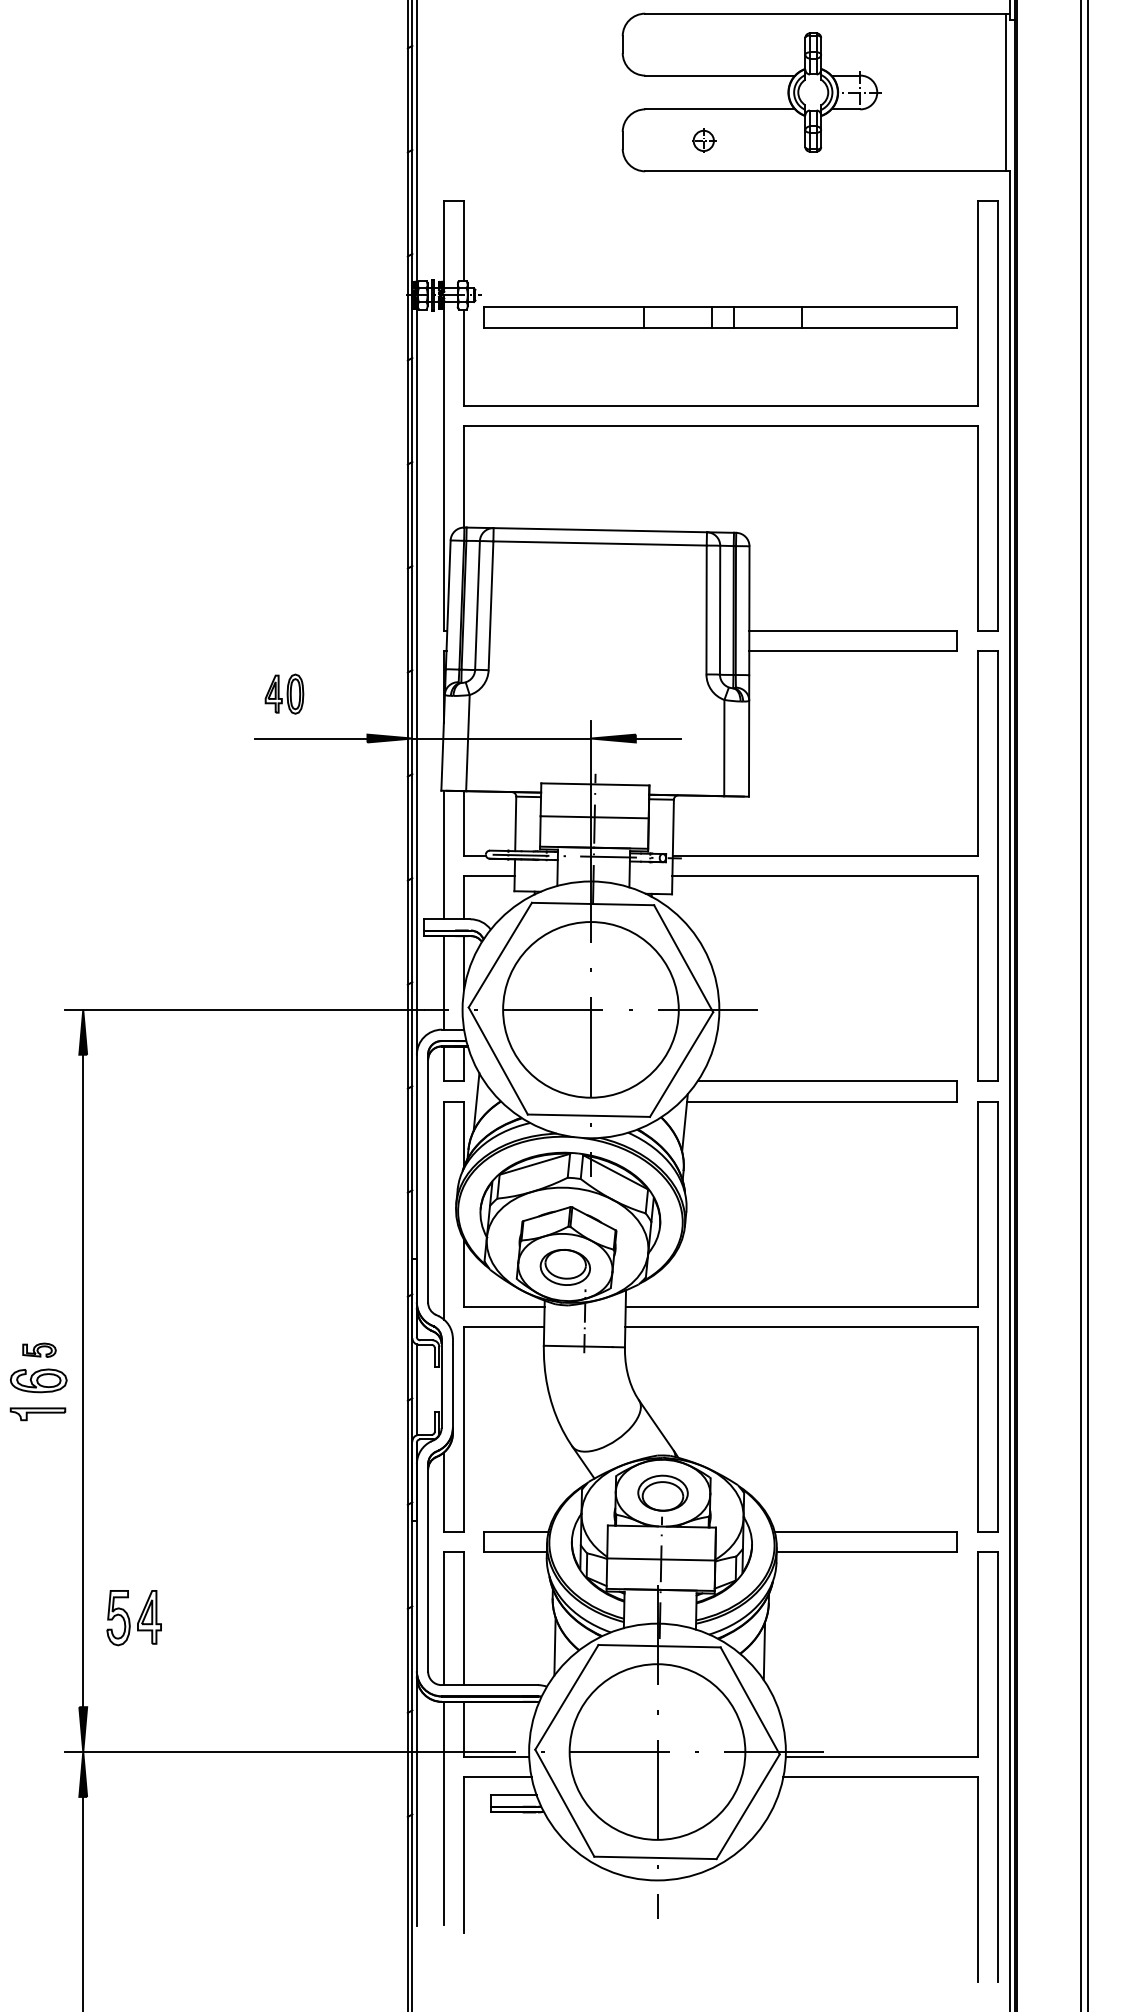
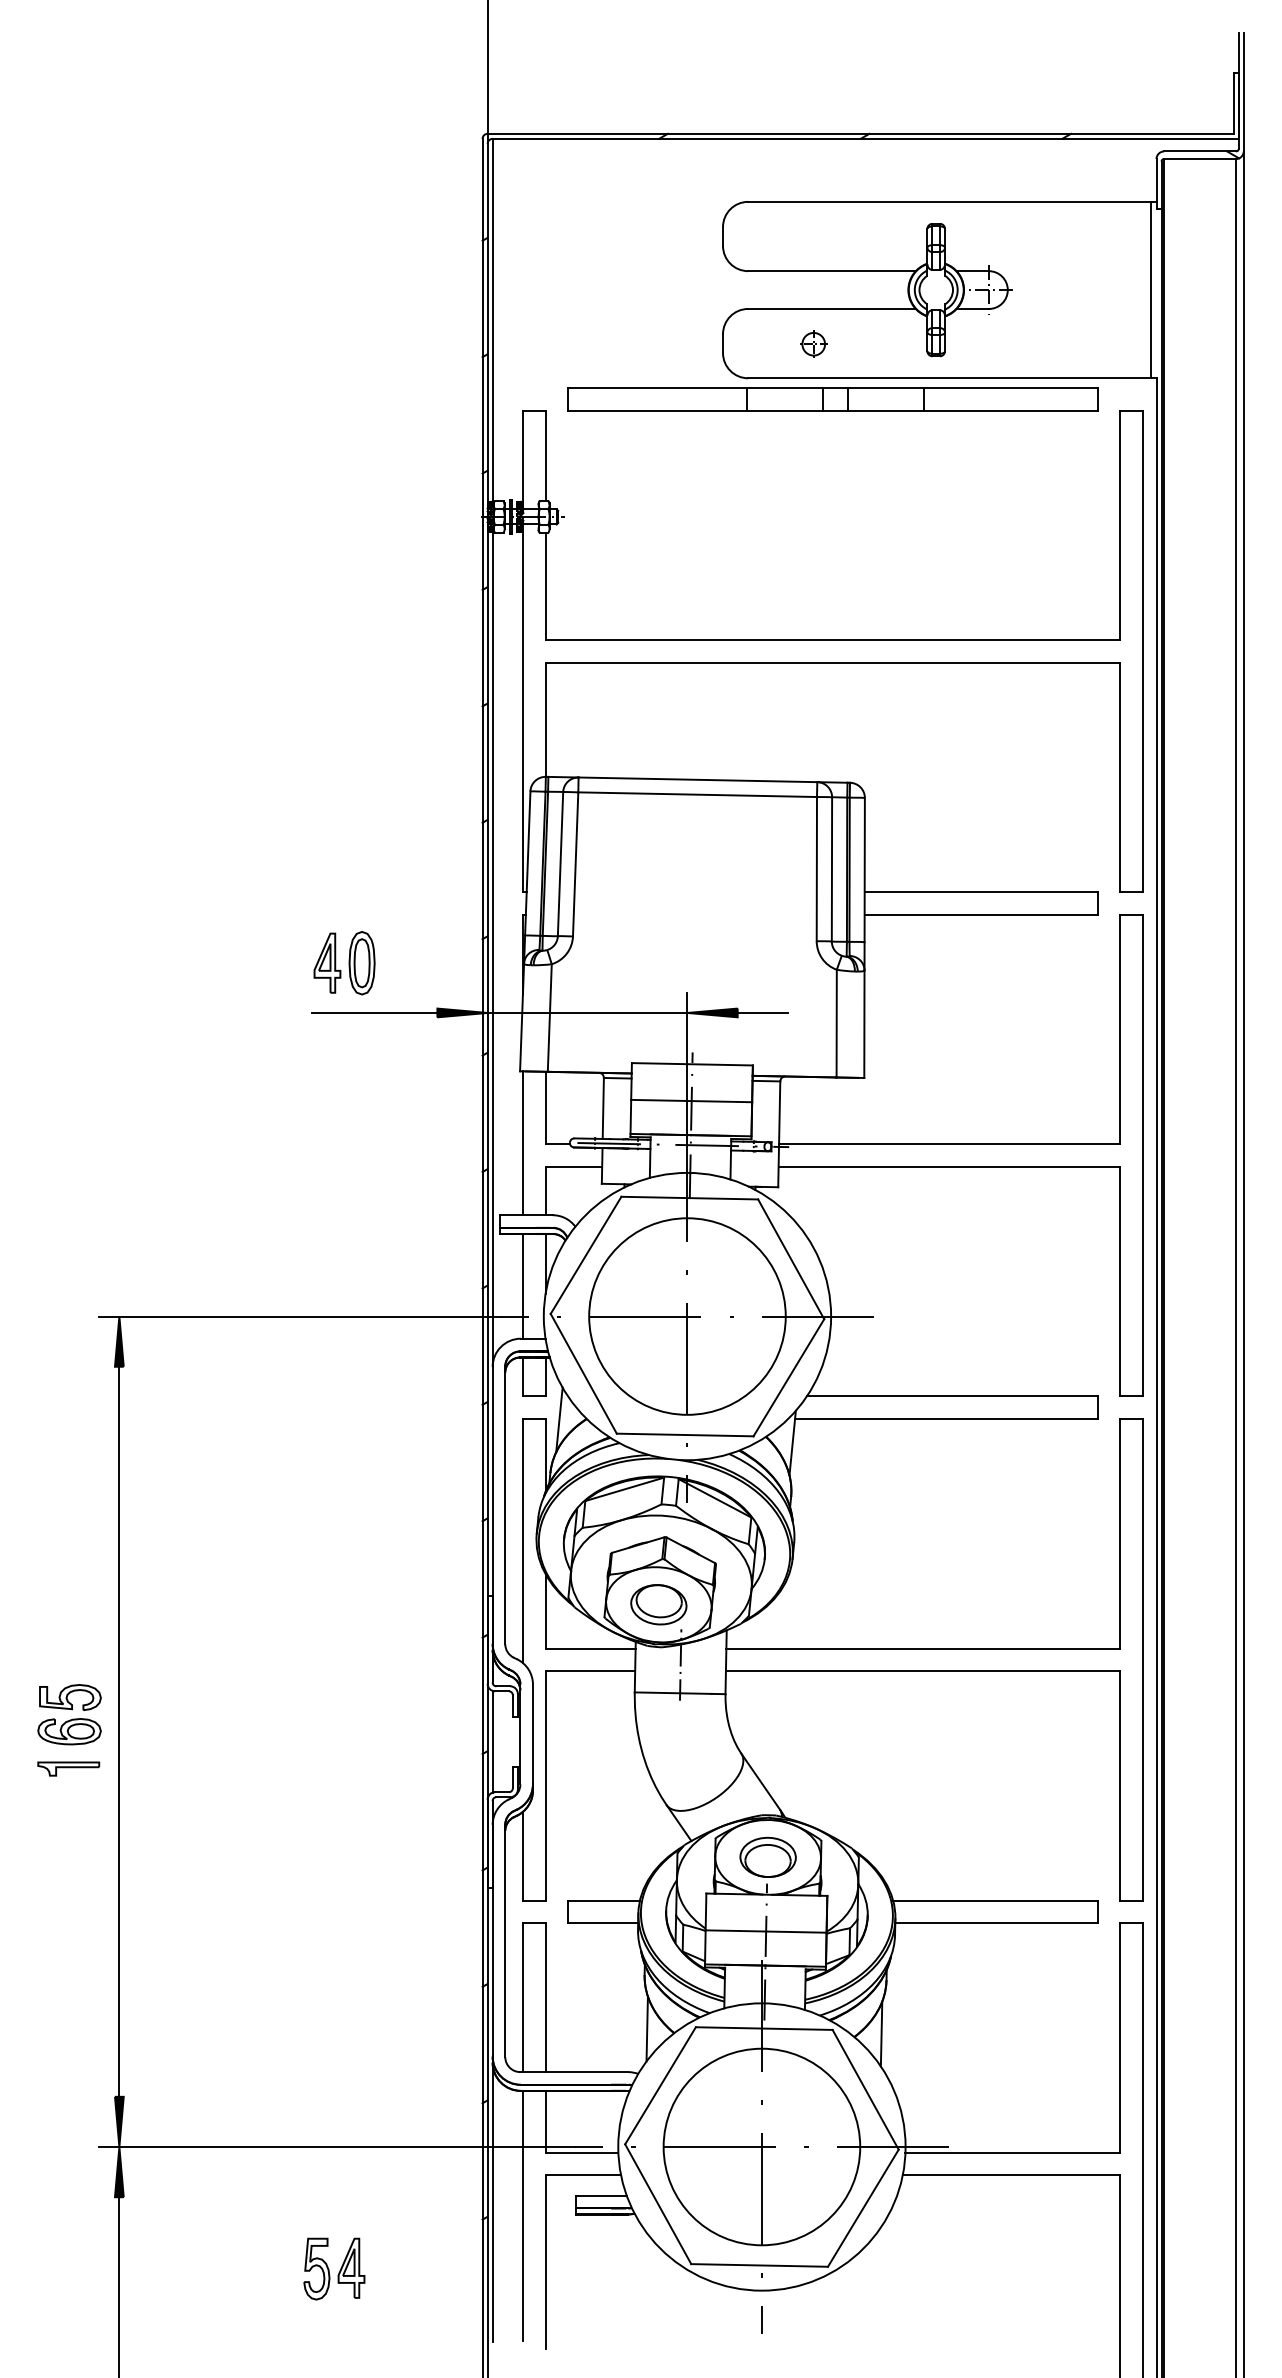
part: (720, 317) -> (832, 399), moved
part: (284, 694) -> (344, 963), size x1.43
part: (39, 1350) -> (70, 1697), size x1.67
part: (134, 1617) -> (334, 2268), moved

